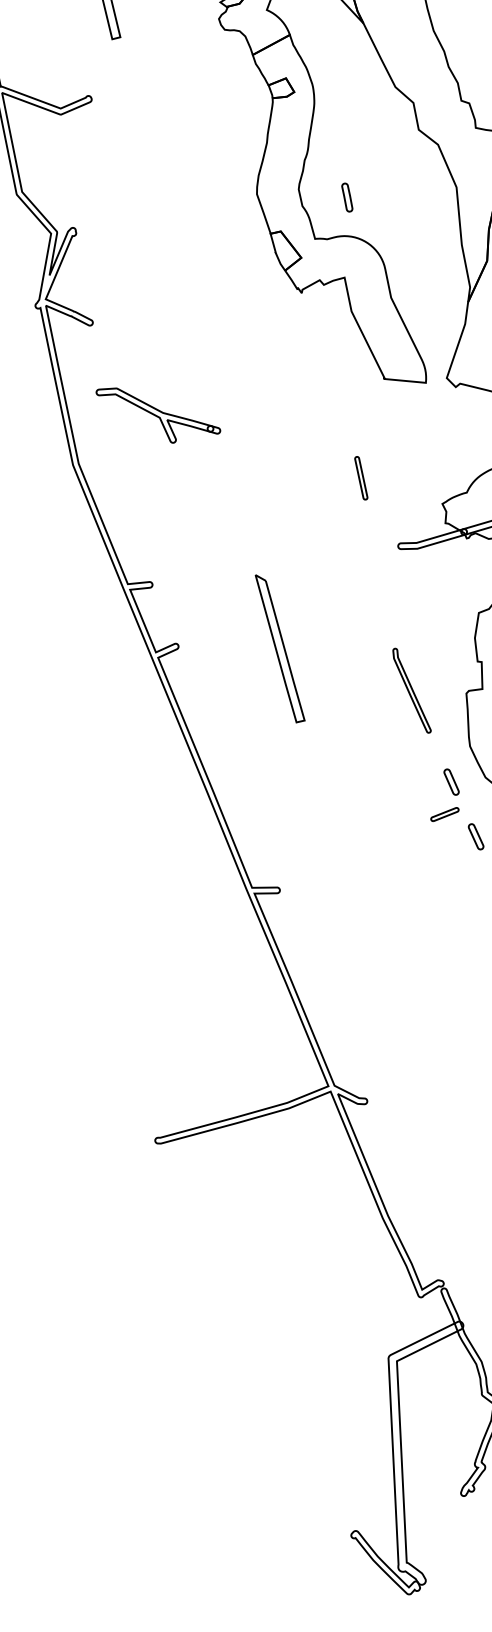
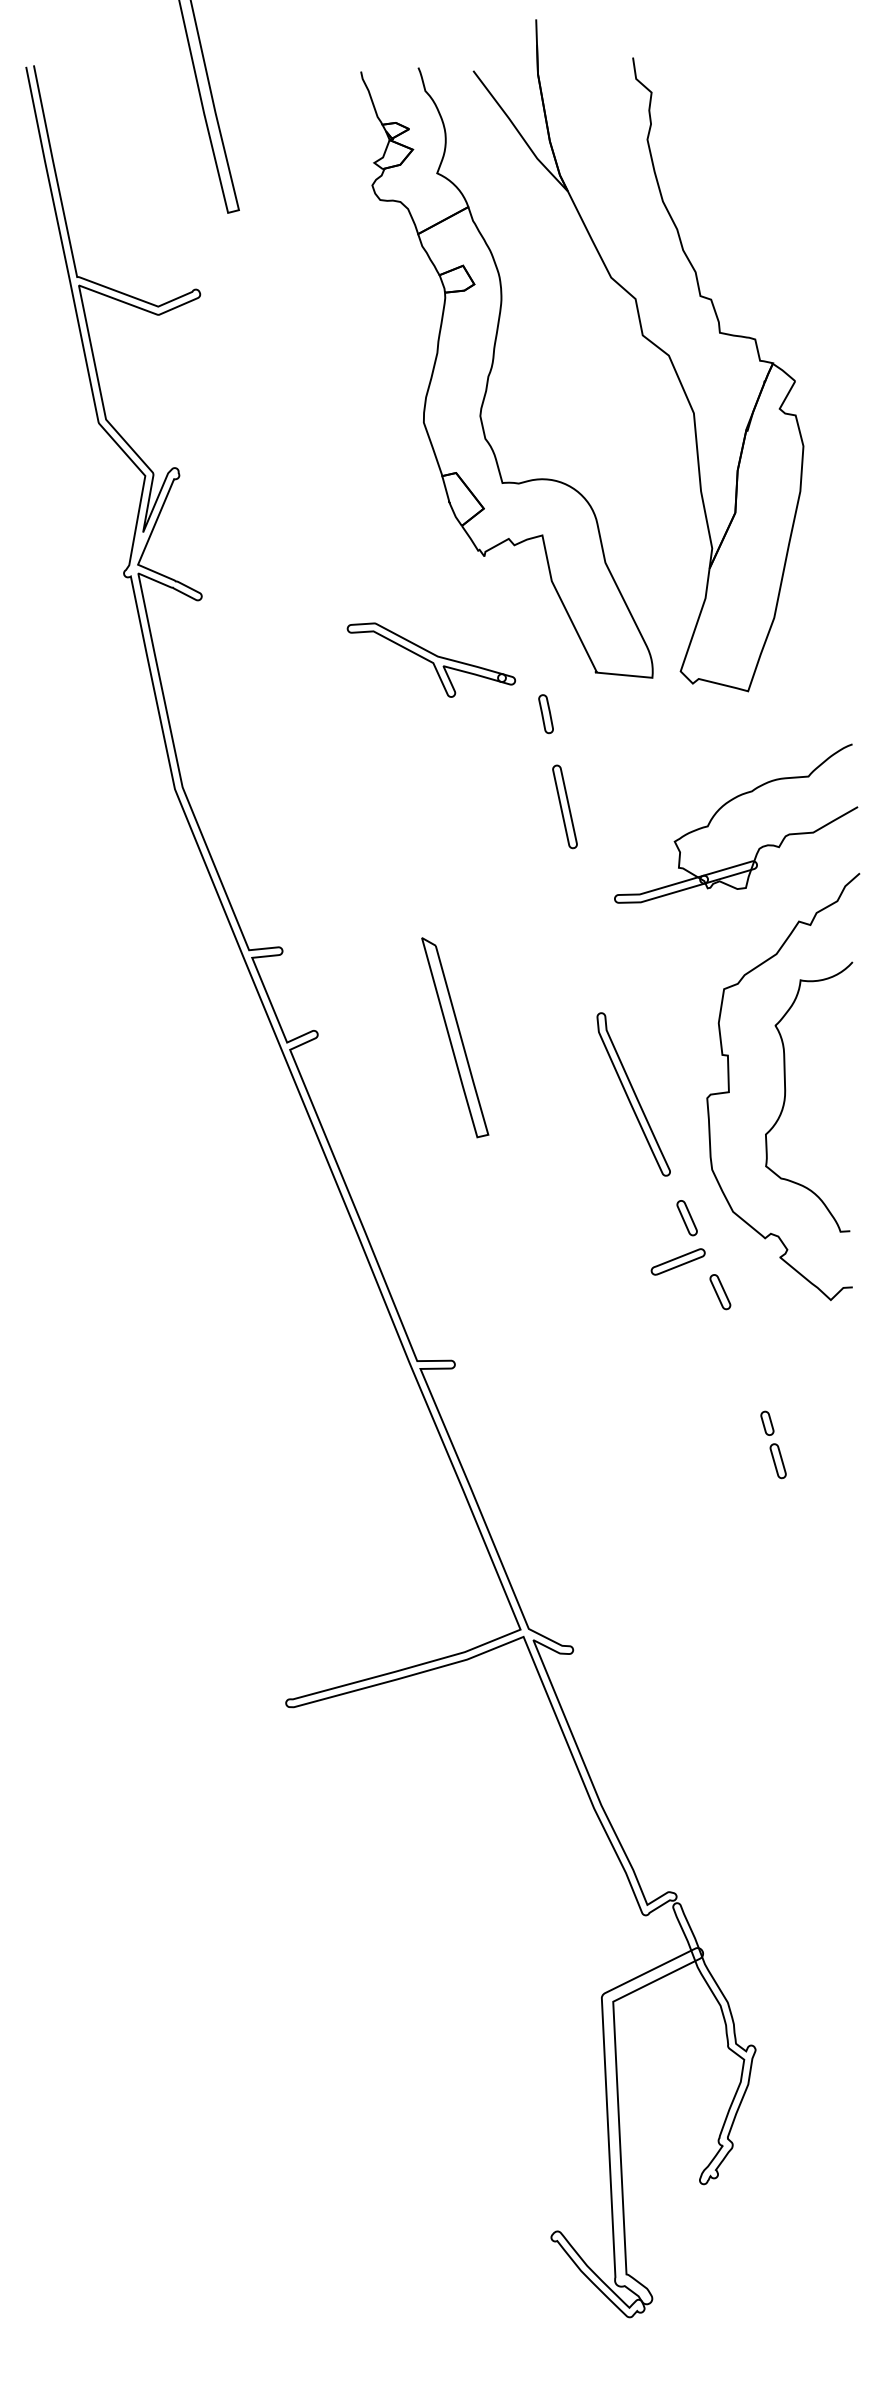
part: (346, 197) -> (545, 714), moved
part: (158, 415) -> (431, 659), moved
part: (360, 477) -> (564, 806), size x1.43
part: (411, 690) -> (633, 1094), size x1.43
part: (444, 814) -> (677, 1261), size x1.43

